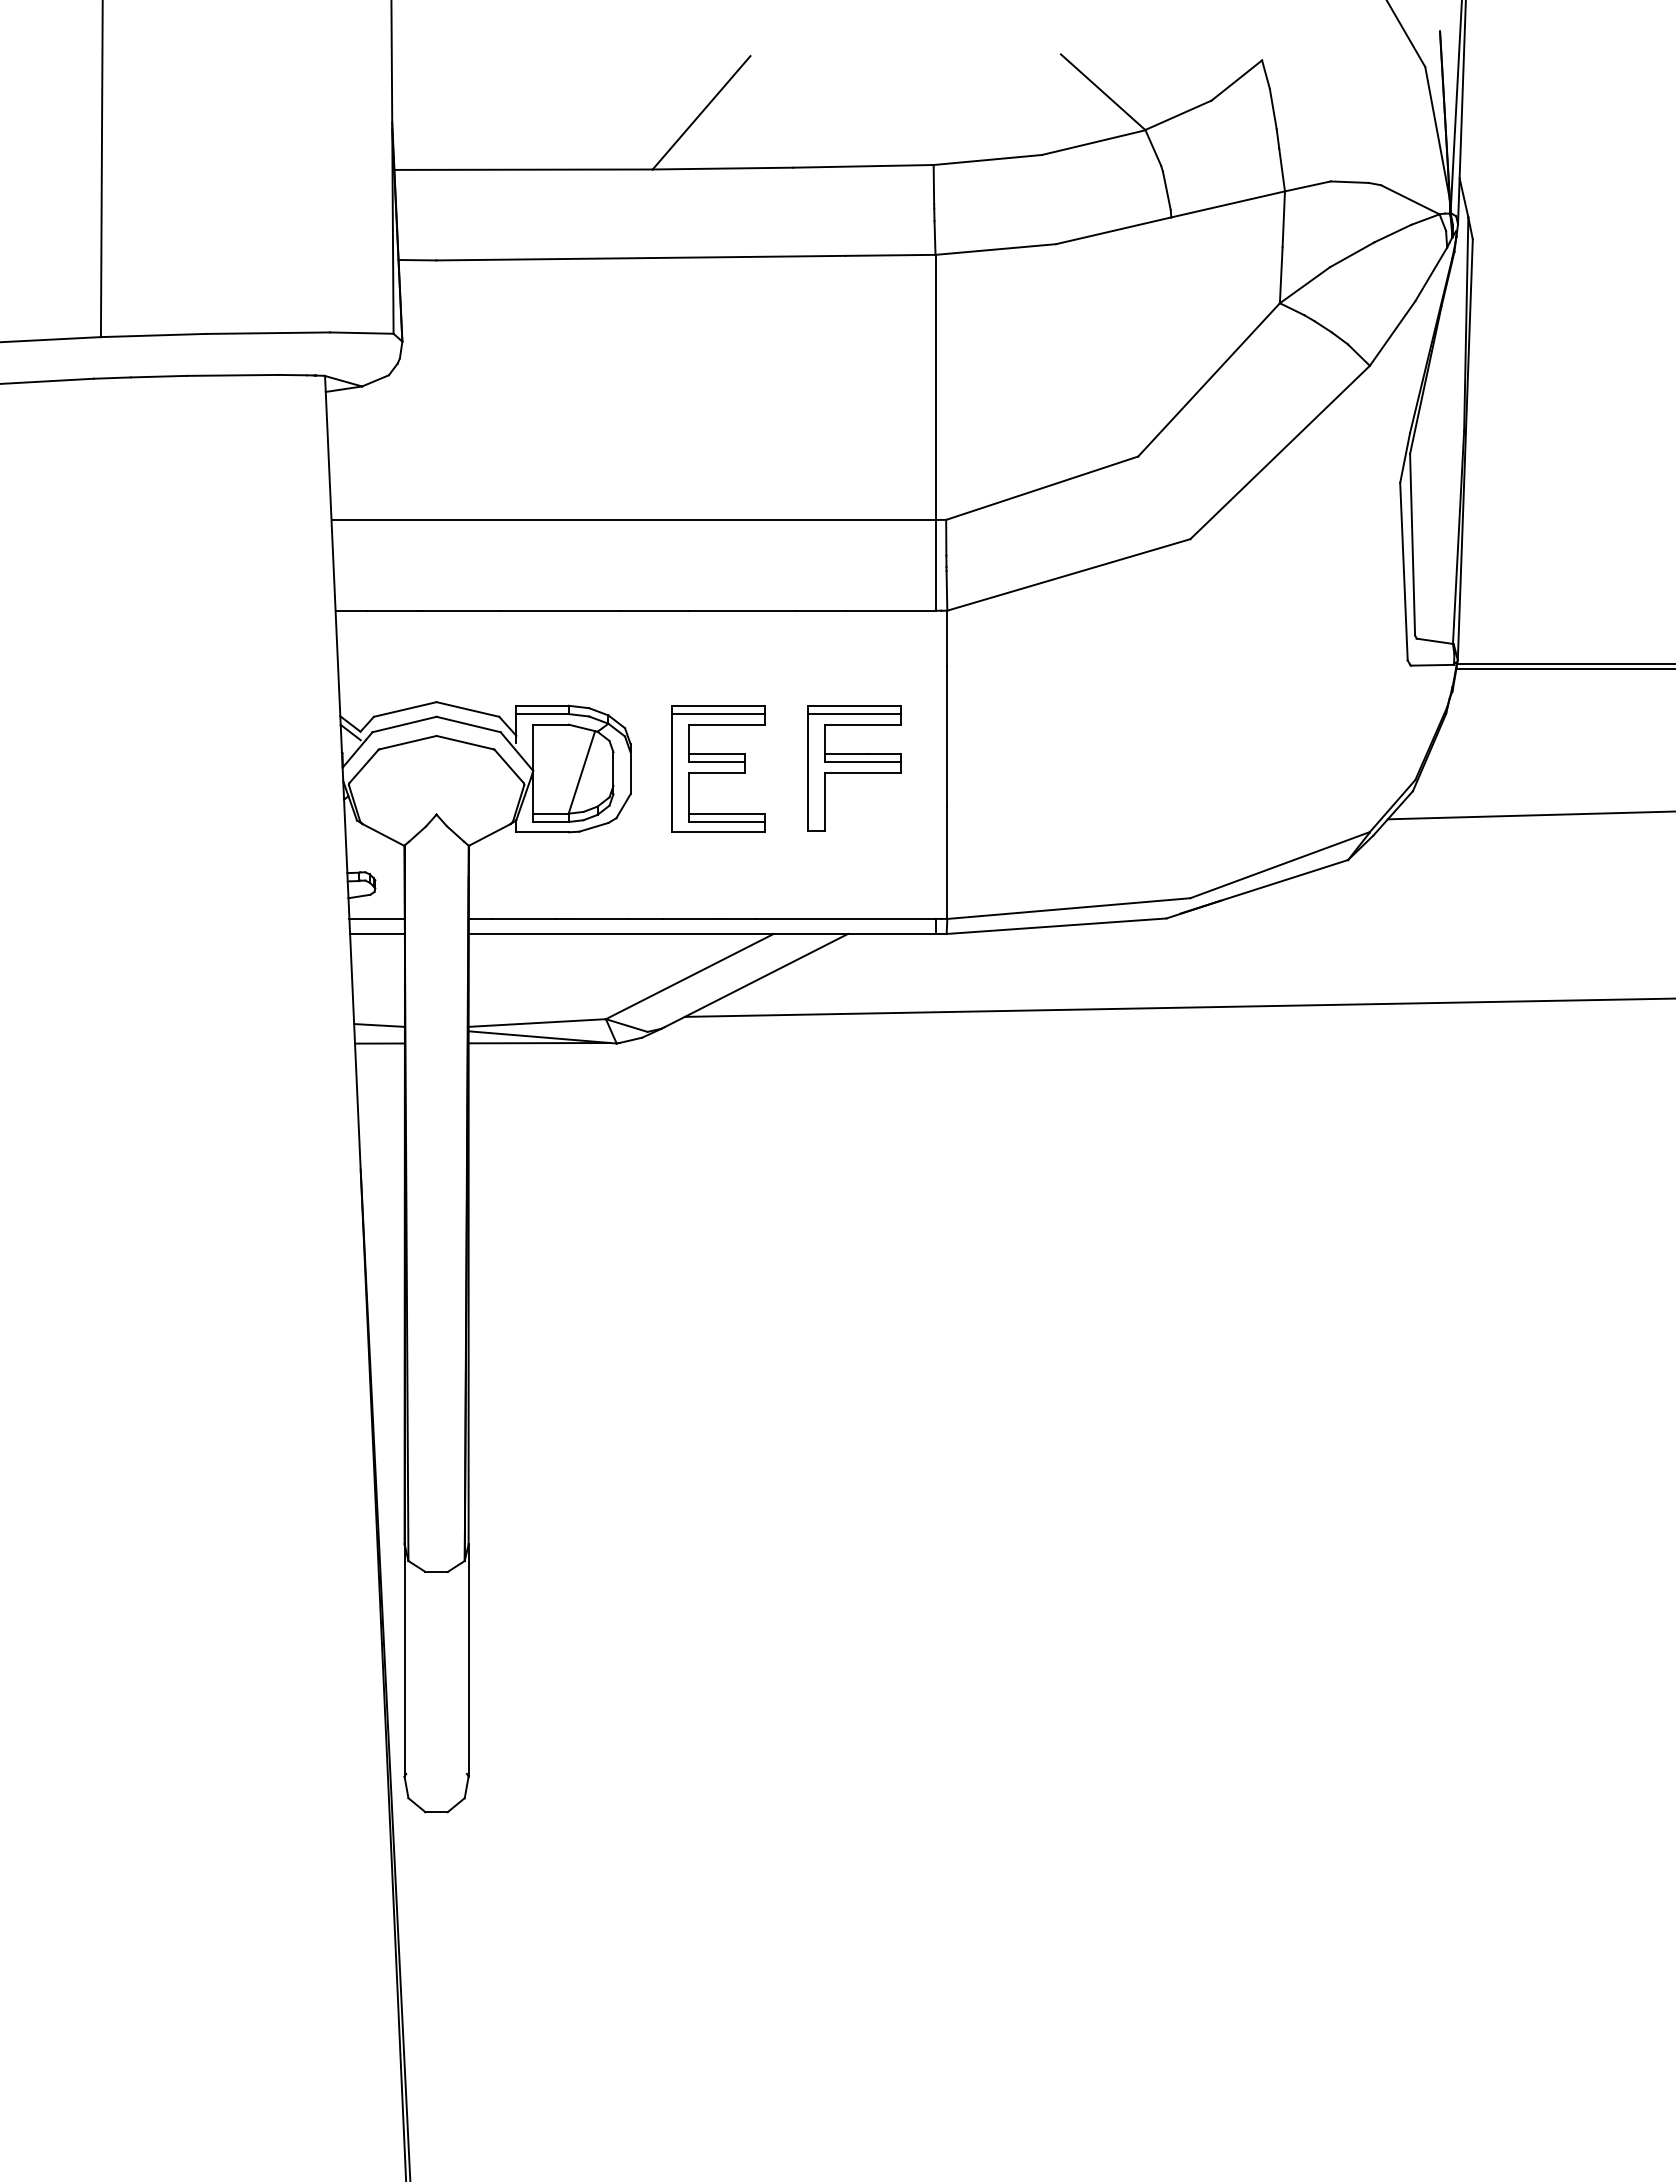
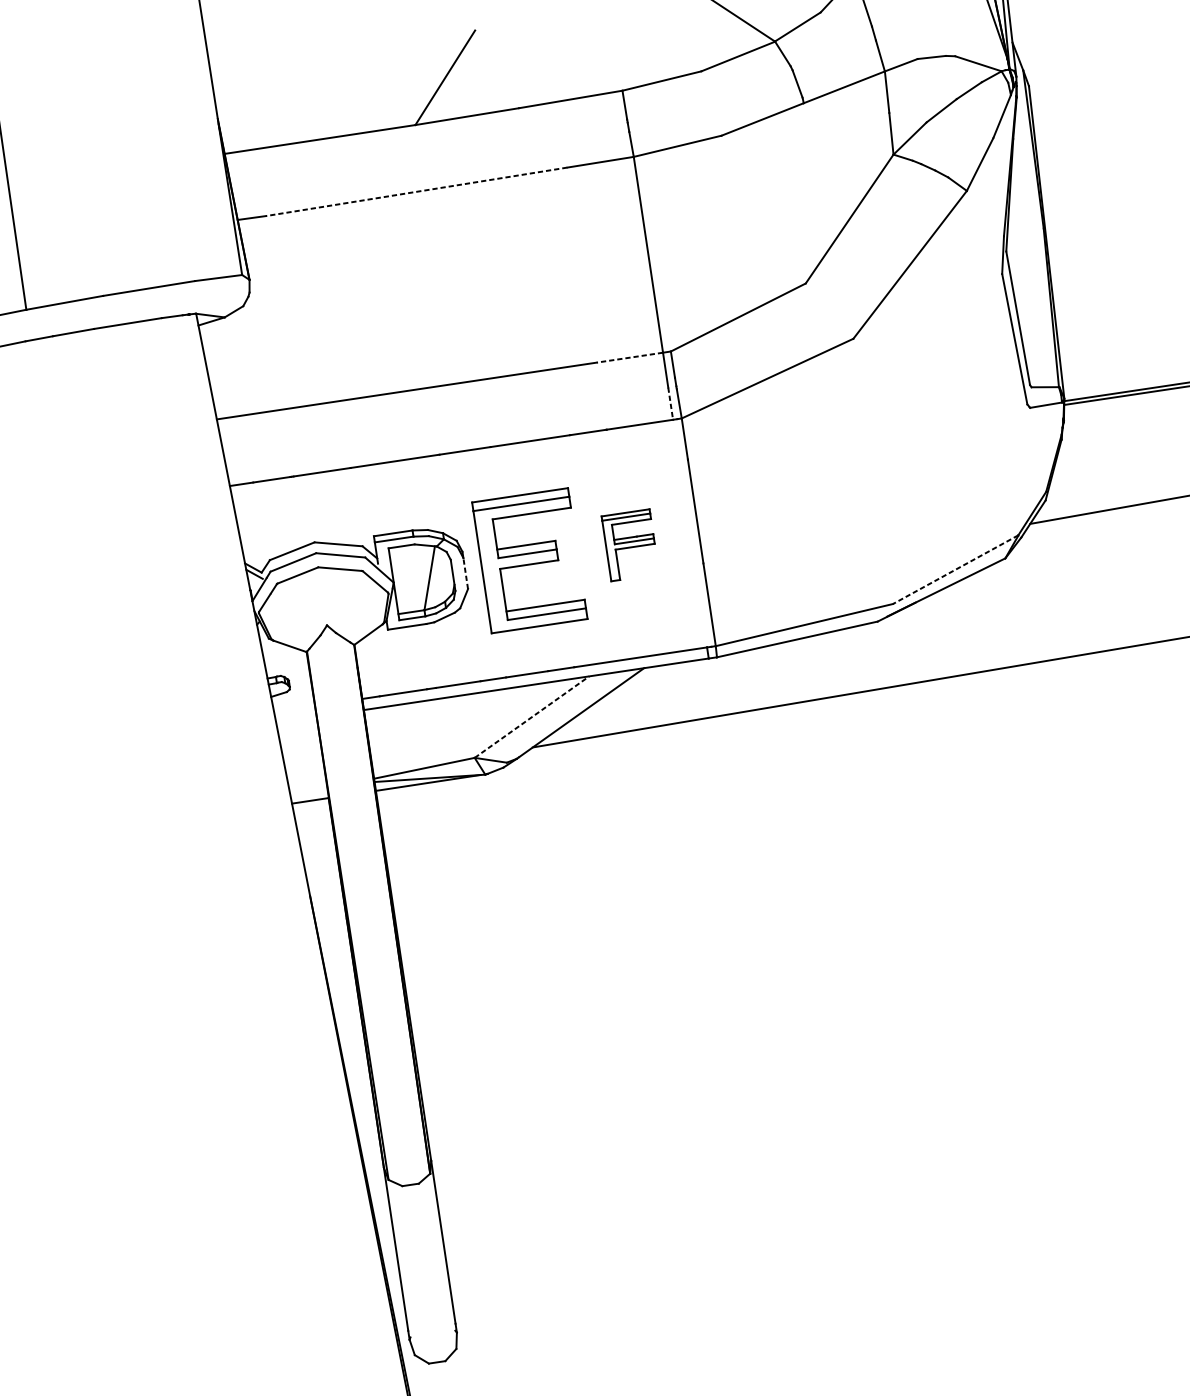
line: (640, 258) -> (416, 192), solid -> dashed
line: (890, 519) -> (629, 357), solid -> dashed
line: (935, 588) -> (670, 403), solid -> dashed
part: (718, 768) -> (530, 560), size x1.4
part: (854, 768) -> (630, 545), size x0.7
line: (630, 772) -> (465, 572), solid -> dashed
line: (1280, 865) -> (956, 569), solid -> dashed
line: (376, 918) -> (294, 708), removed
line: (377, 933) -> (296, 719), removed
line: (690, 976) -> (532, 717), solid -> dashed
line: (379, 1025) -> (308, 787), removed

